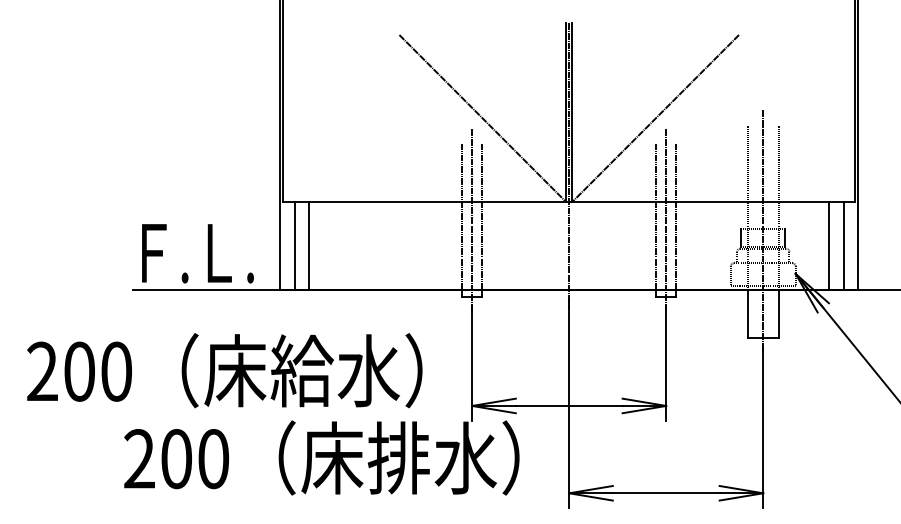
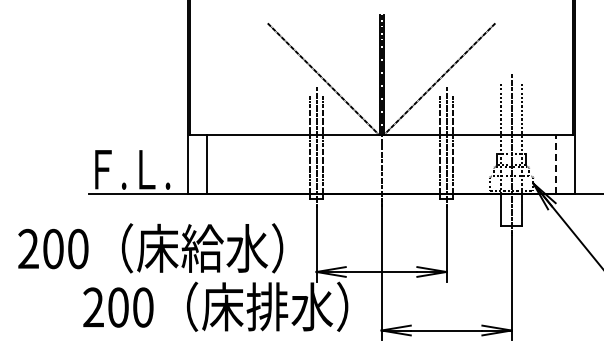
line: (294, 245) -> (197, 164), removed
line: (828, 245) -> (555, 164), solid -> dashed
line: (843, 245) -> (565, 164), removed

